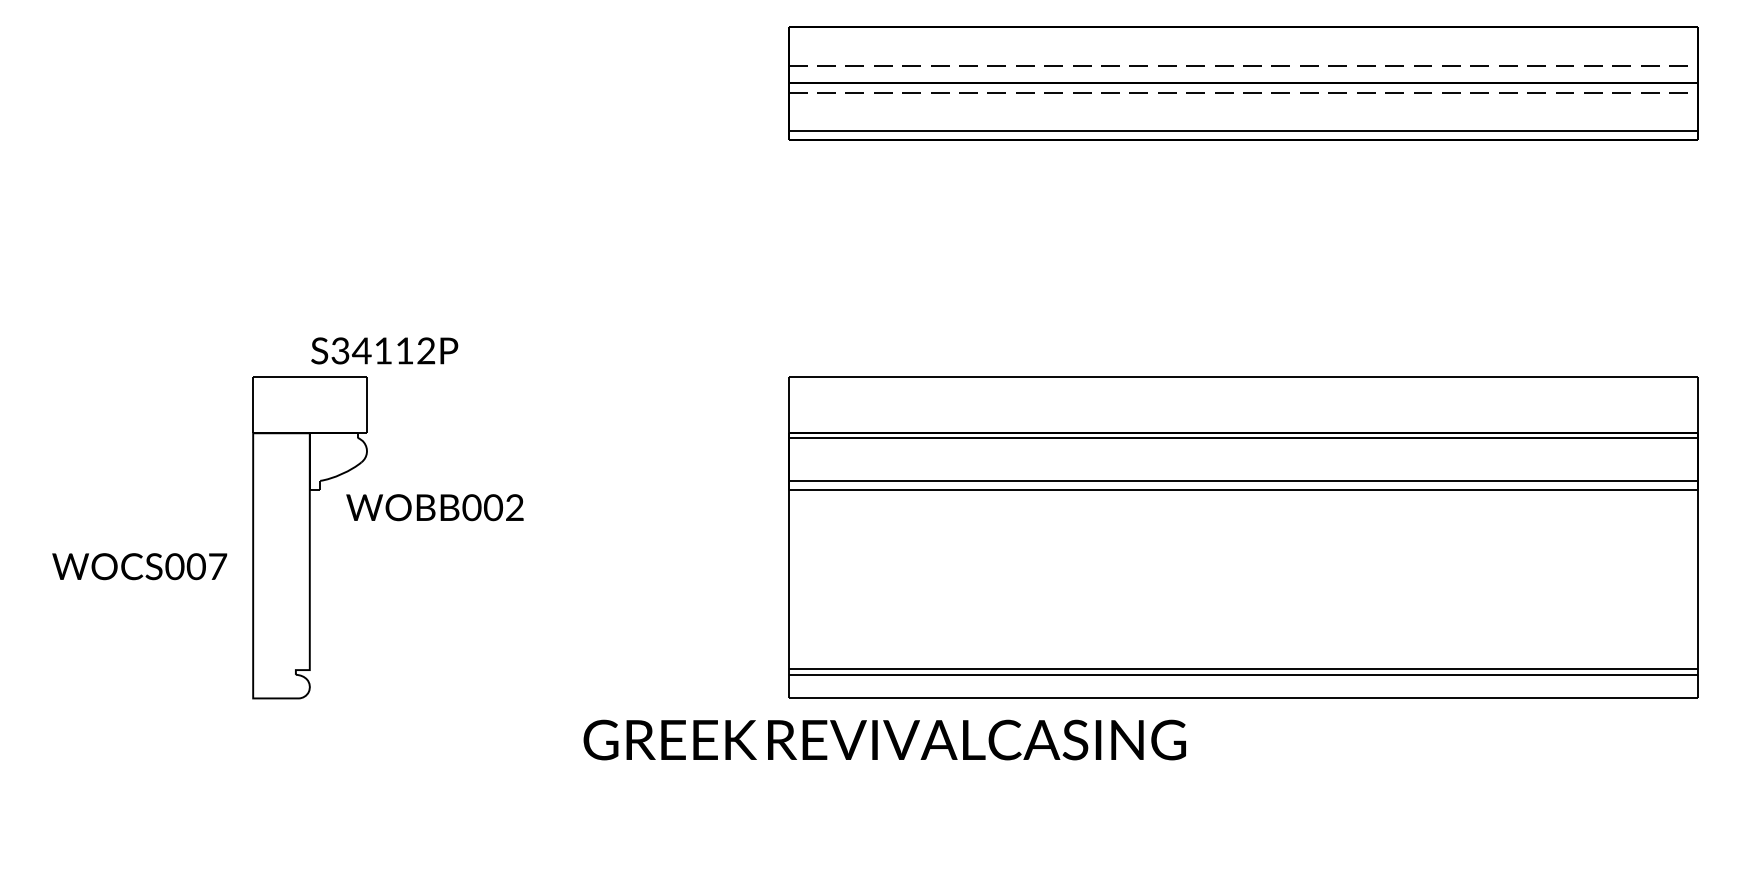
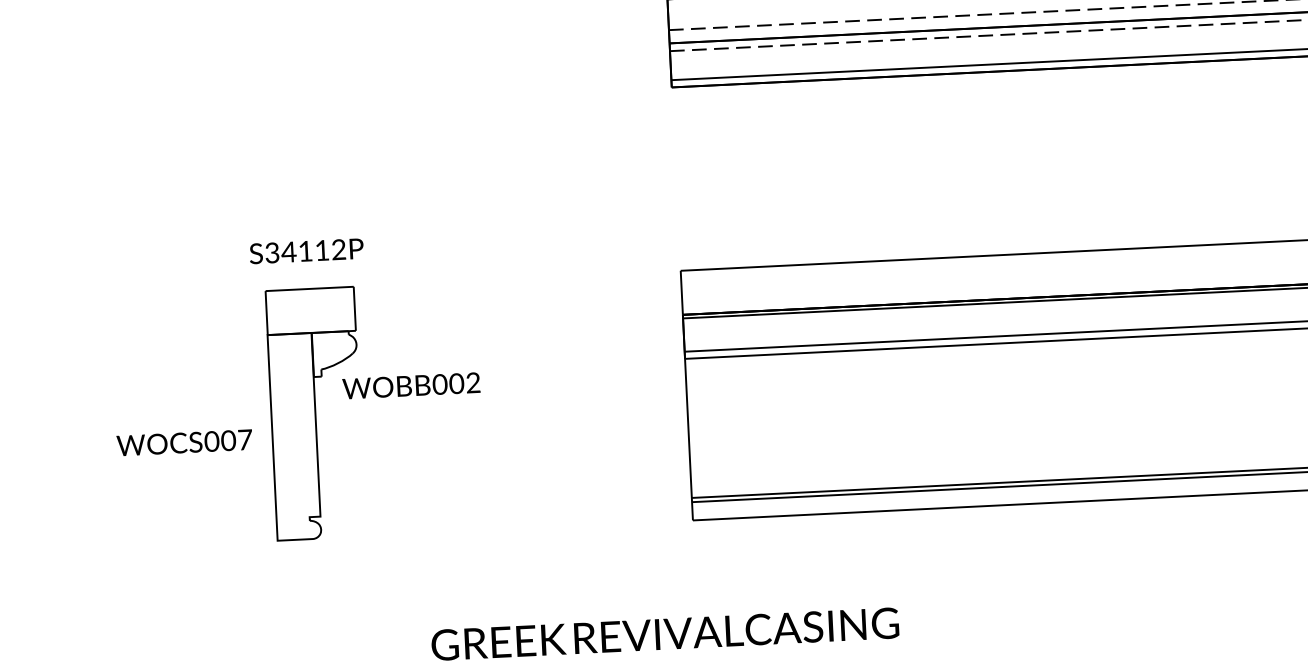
text: (384, 350) -> (306, 250), moved
text: (884, 739) -> (664, 633), moved

